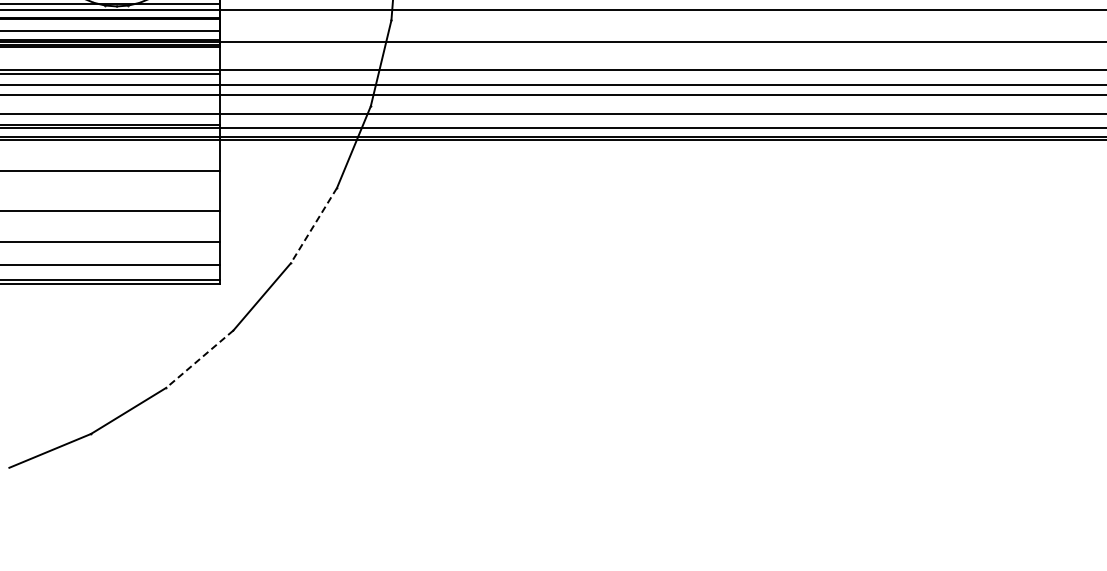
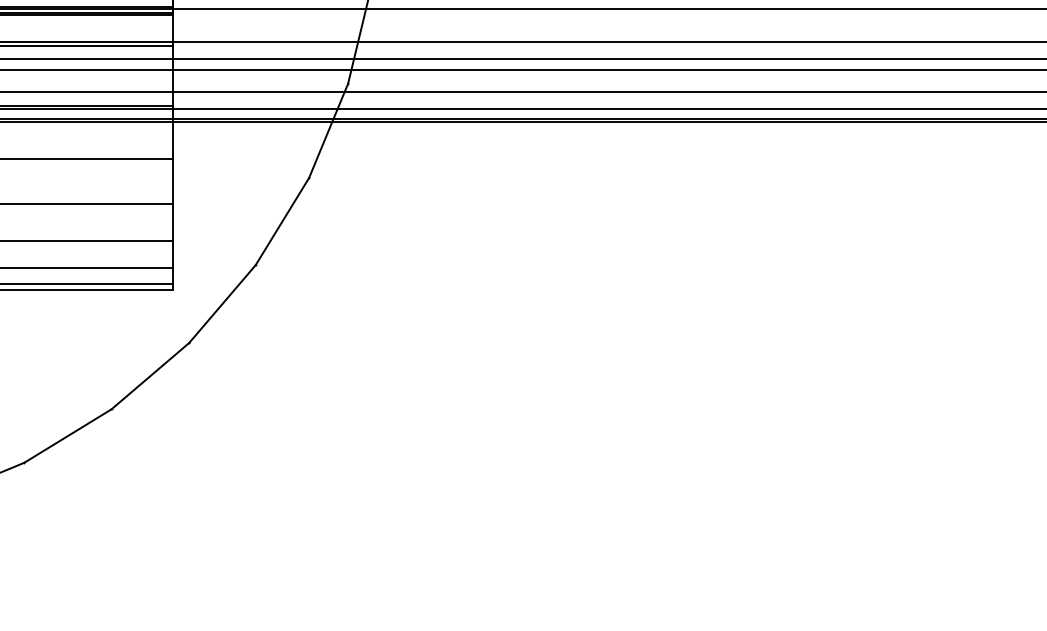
line: (313, 226) -> (281, 222), dashed -> solid
line: (199, 359) -> (149, 376), dashed -> solid

